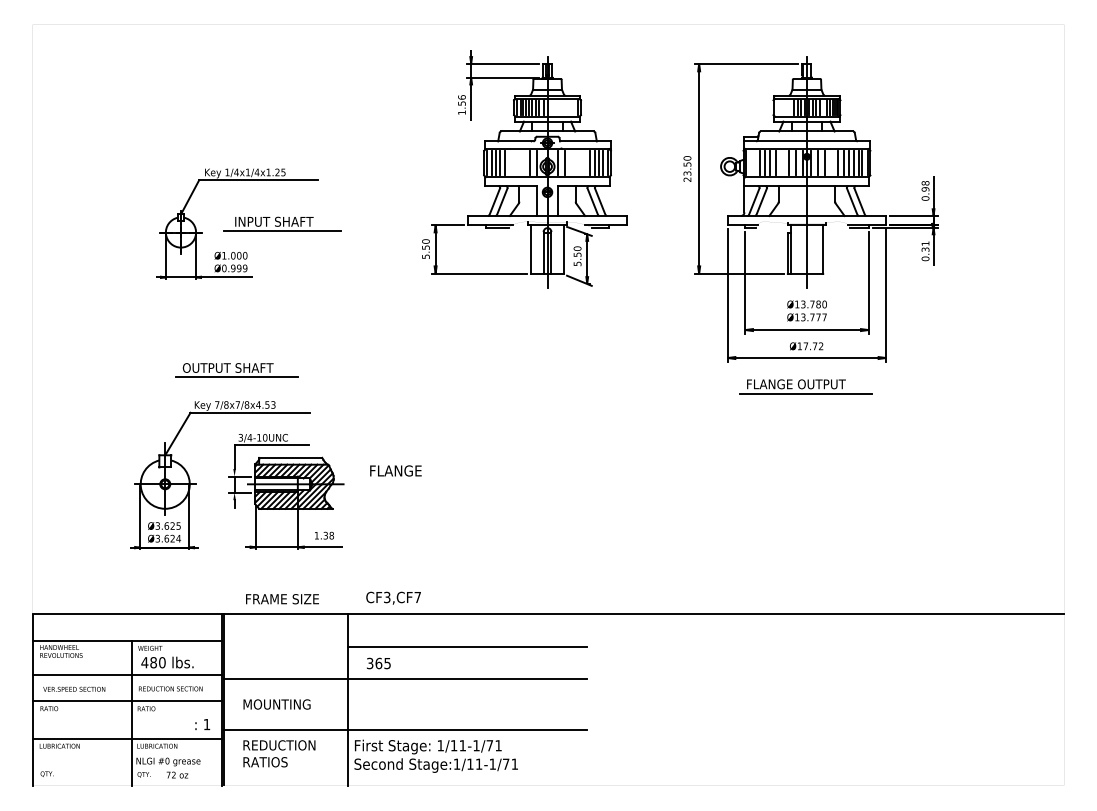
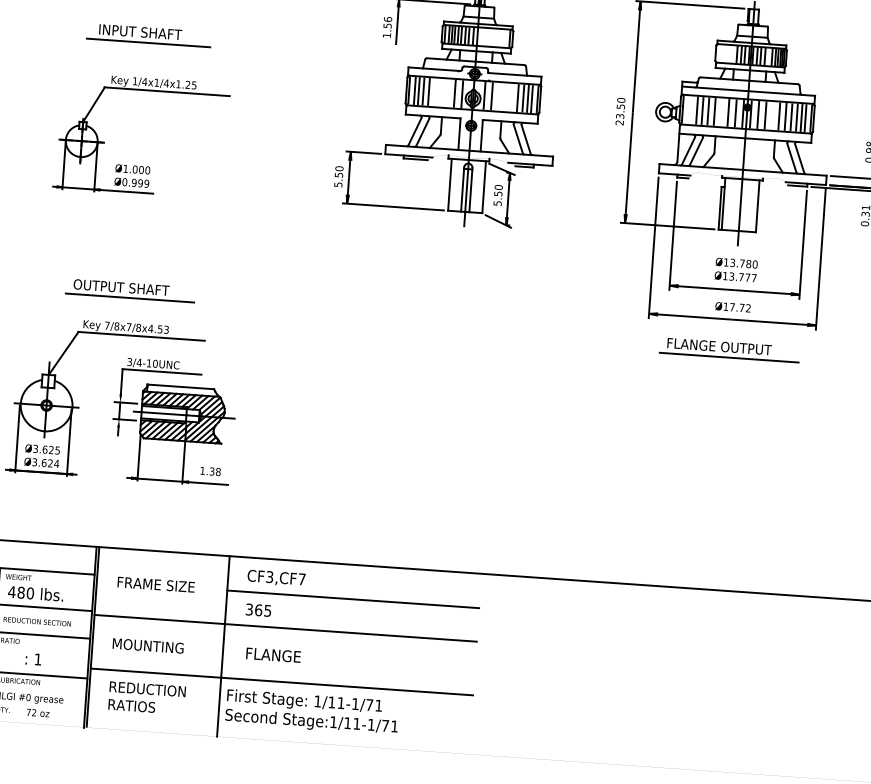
part: (282, 223) -> (149, 34), moved
text: (395, 470) -> (273, 654), moved
text: (393, 597) -> (276, 577), moved
text: (282, 599) -> (156, 585), moved
text: (202, 724) -> (33, 659), moved

